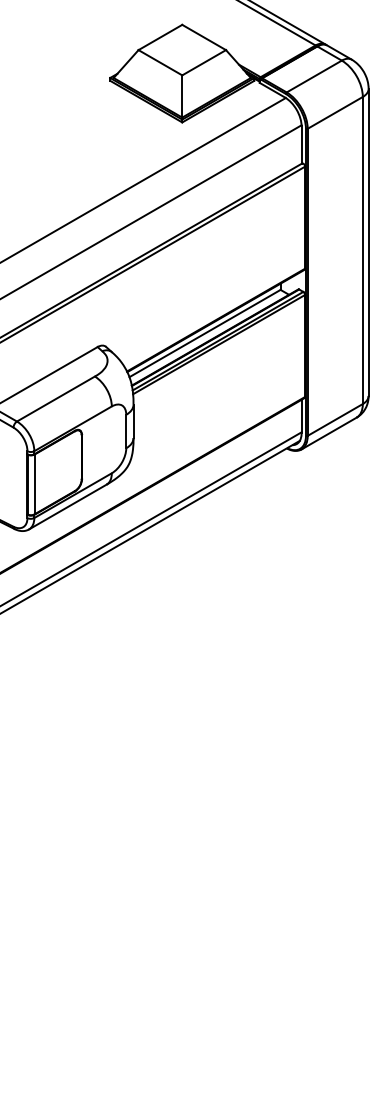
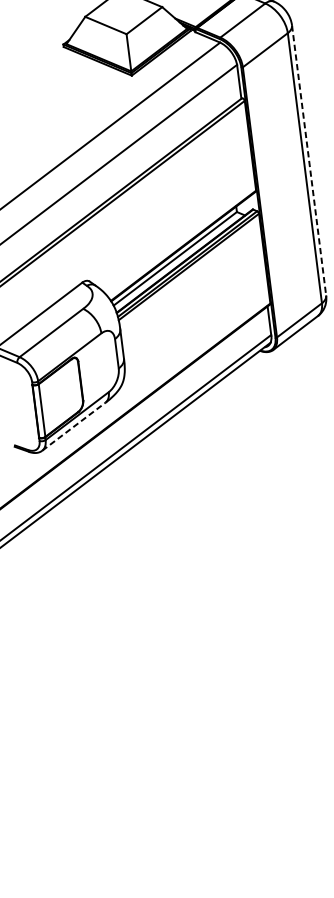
line: (368, 242) -> (308, 160), solid -> dashed
line: (67, 507) -> (73, 427), solid -> dashed

